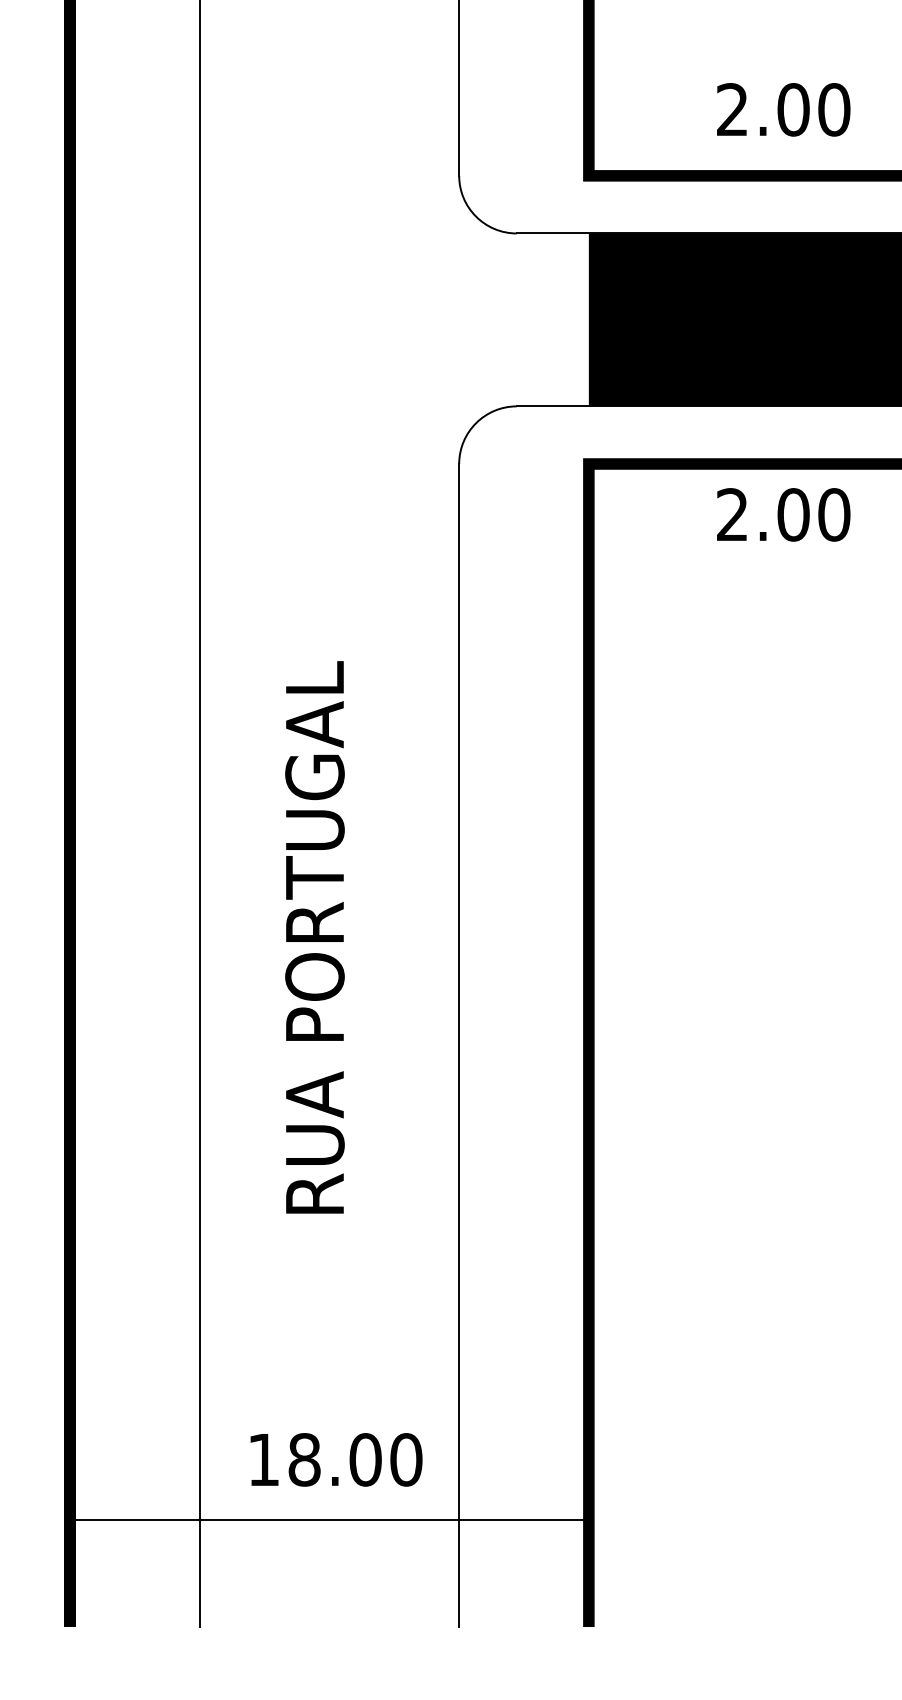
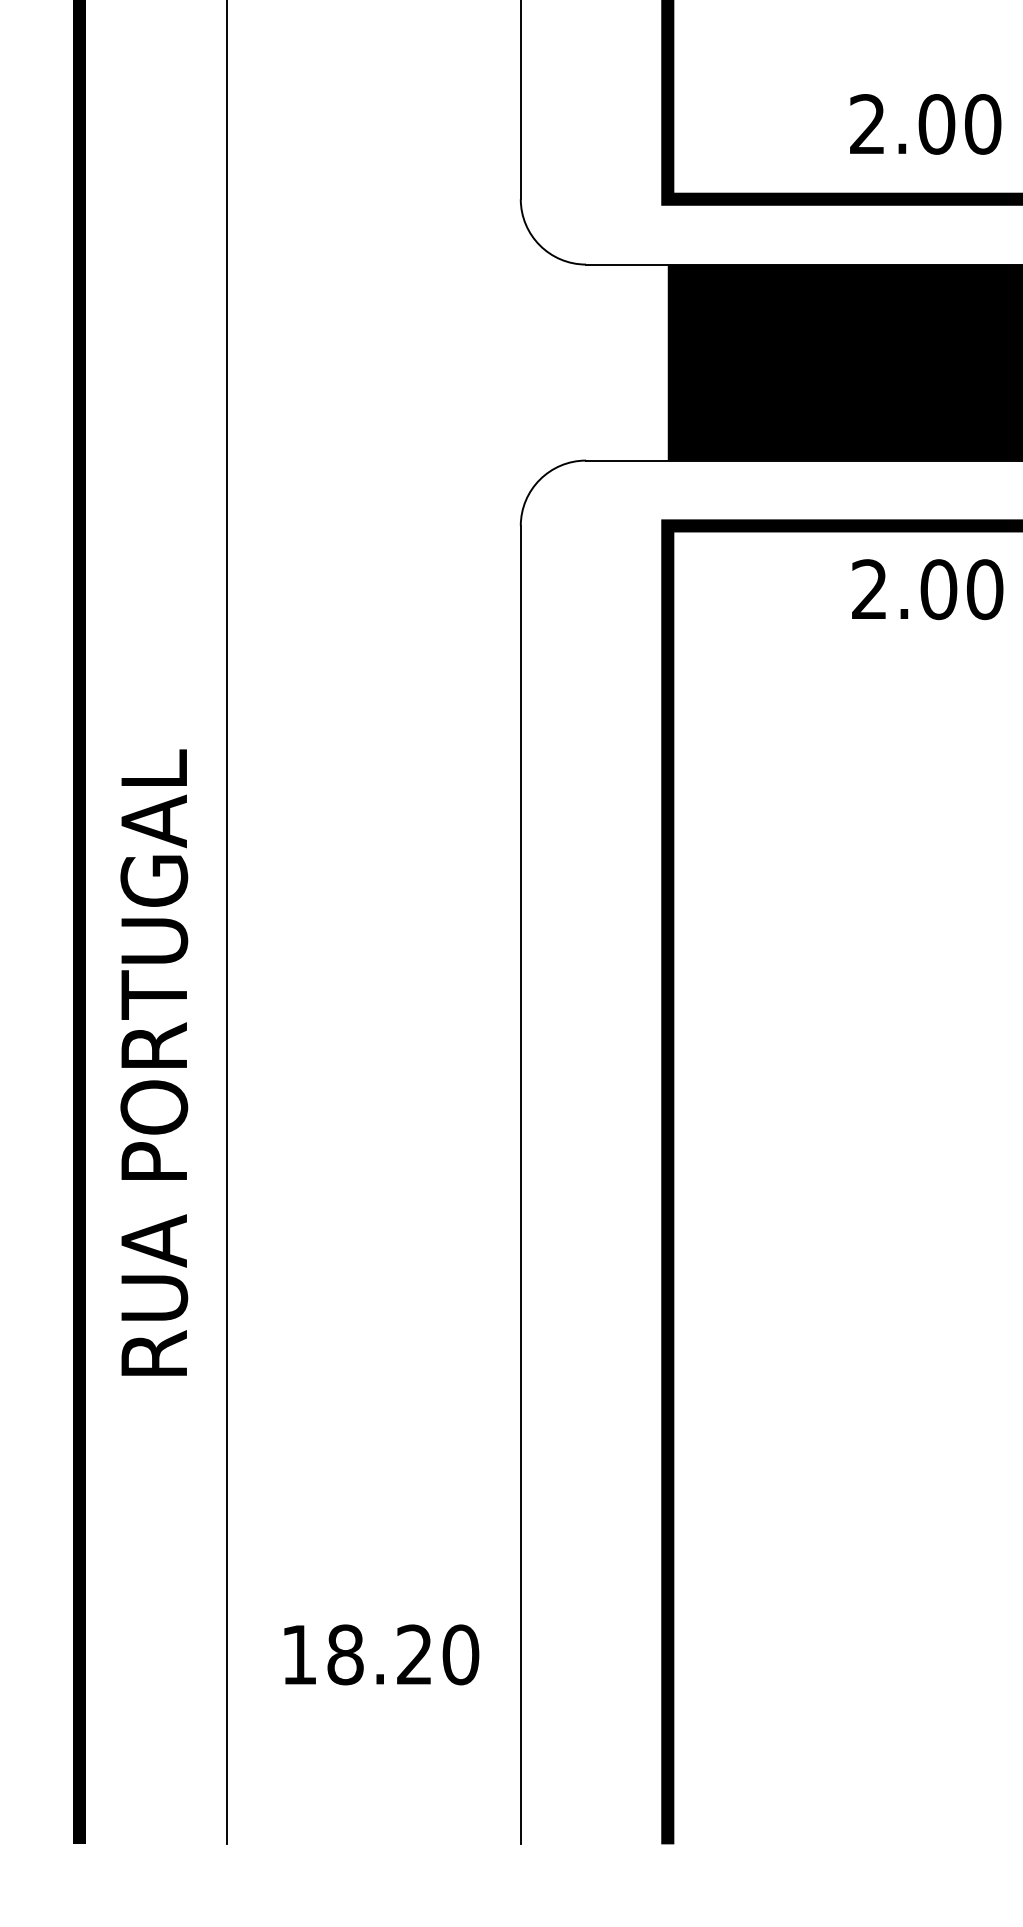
text: (783, 109) -> (925, 124), moved
text: (783, 514) -> (927, 589), moved
text: (315, 937) -> (154, 1062), moved
text: (365, 1459) -> (414, 1654), 18.00 -> 18.20
line: (329, 1520) -> (373, 1723), removed

